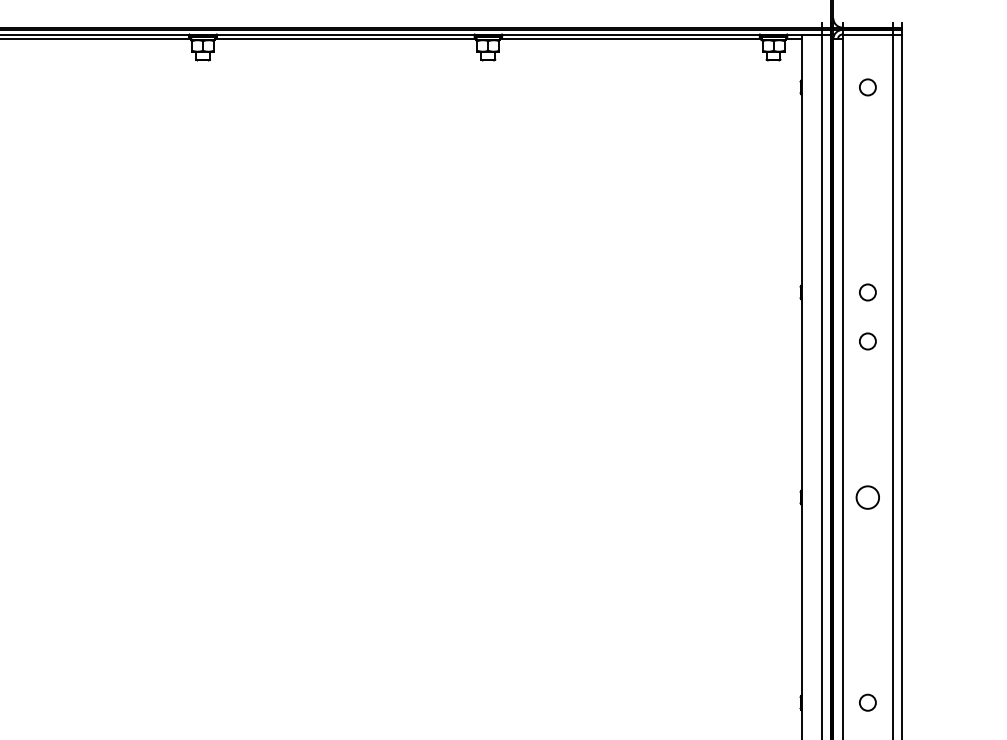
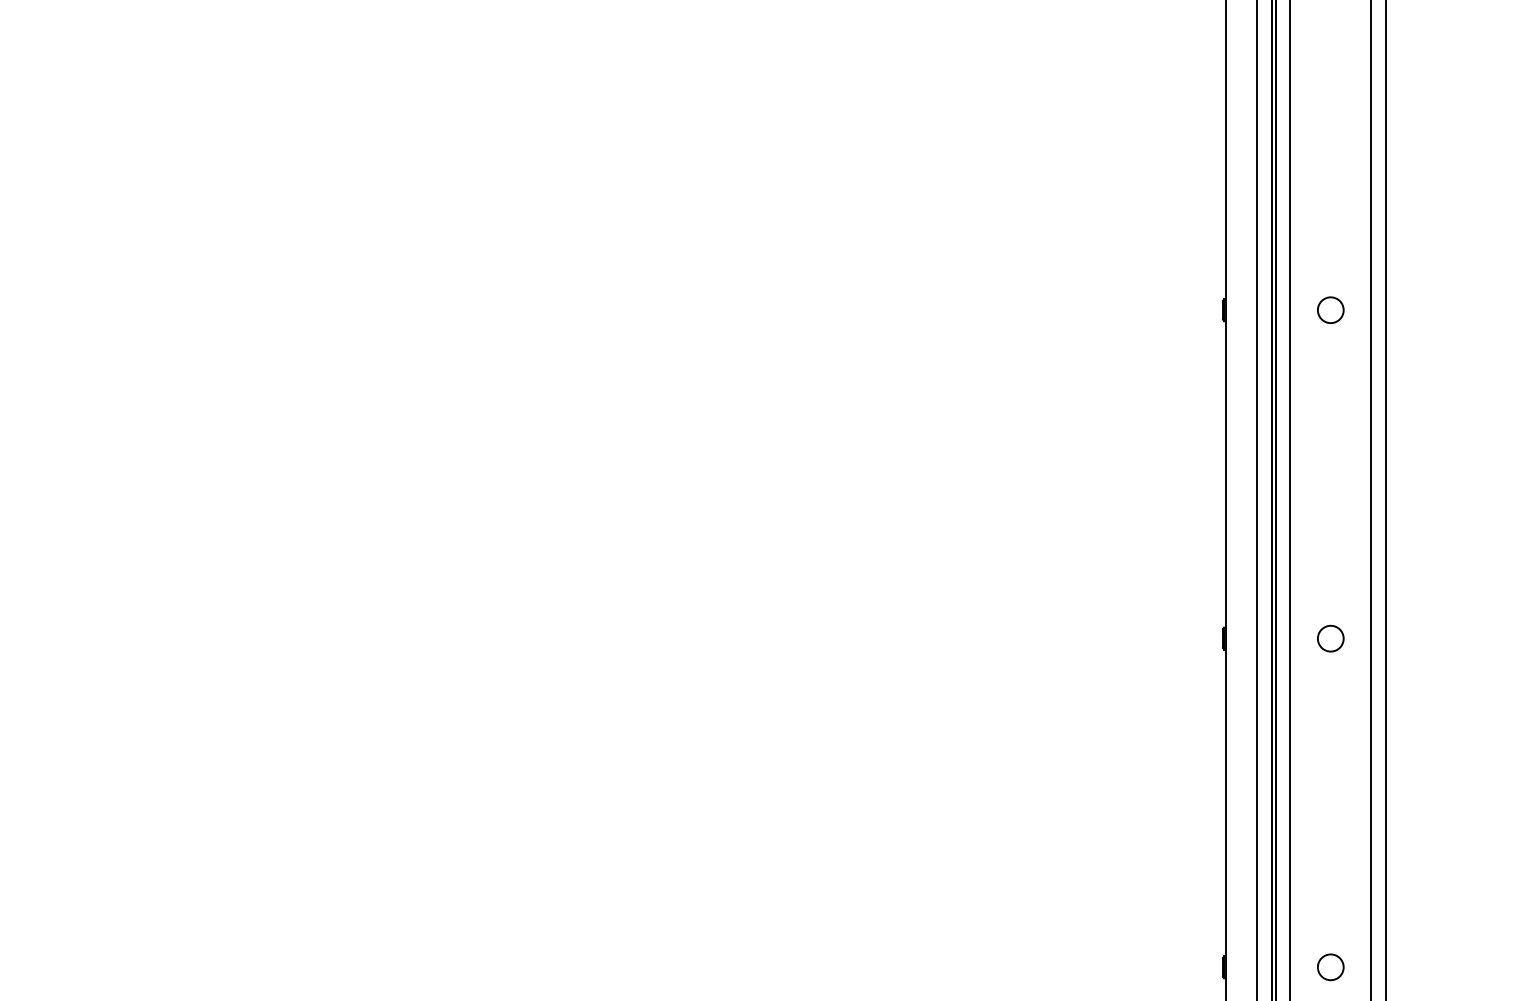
circle: (867, 341) -> (1330, 388), removed
circle: (867, 497) -> (1330, 638), size x0.71

